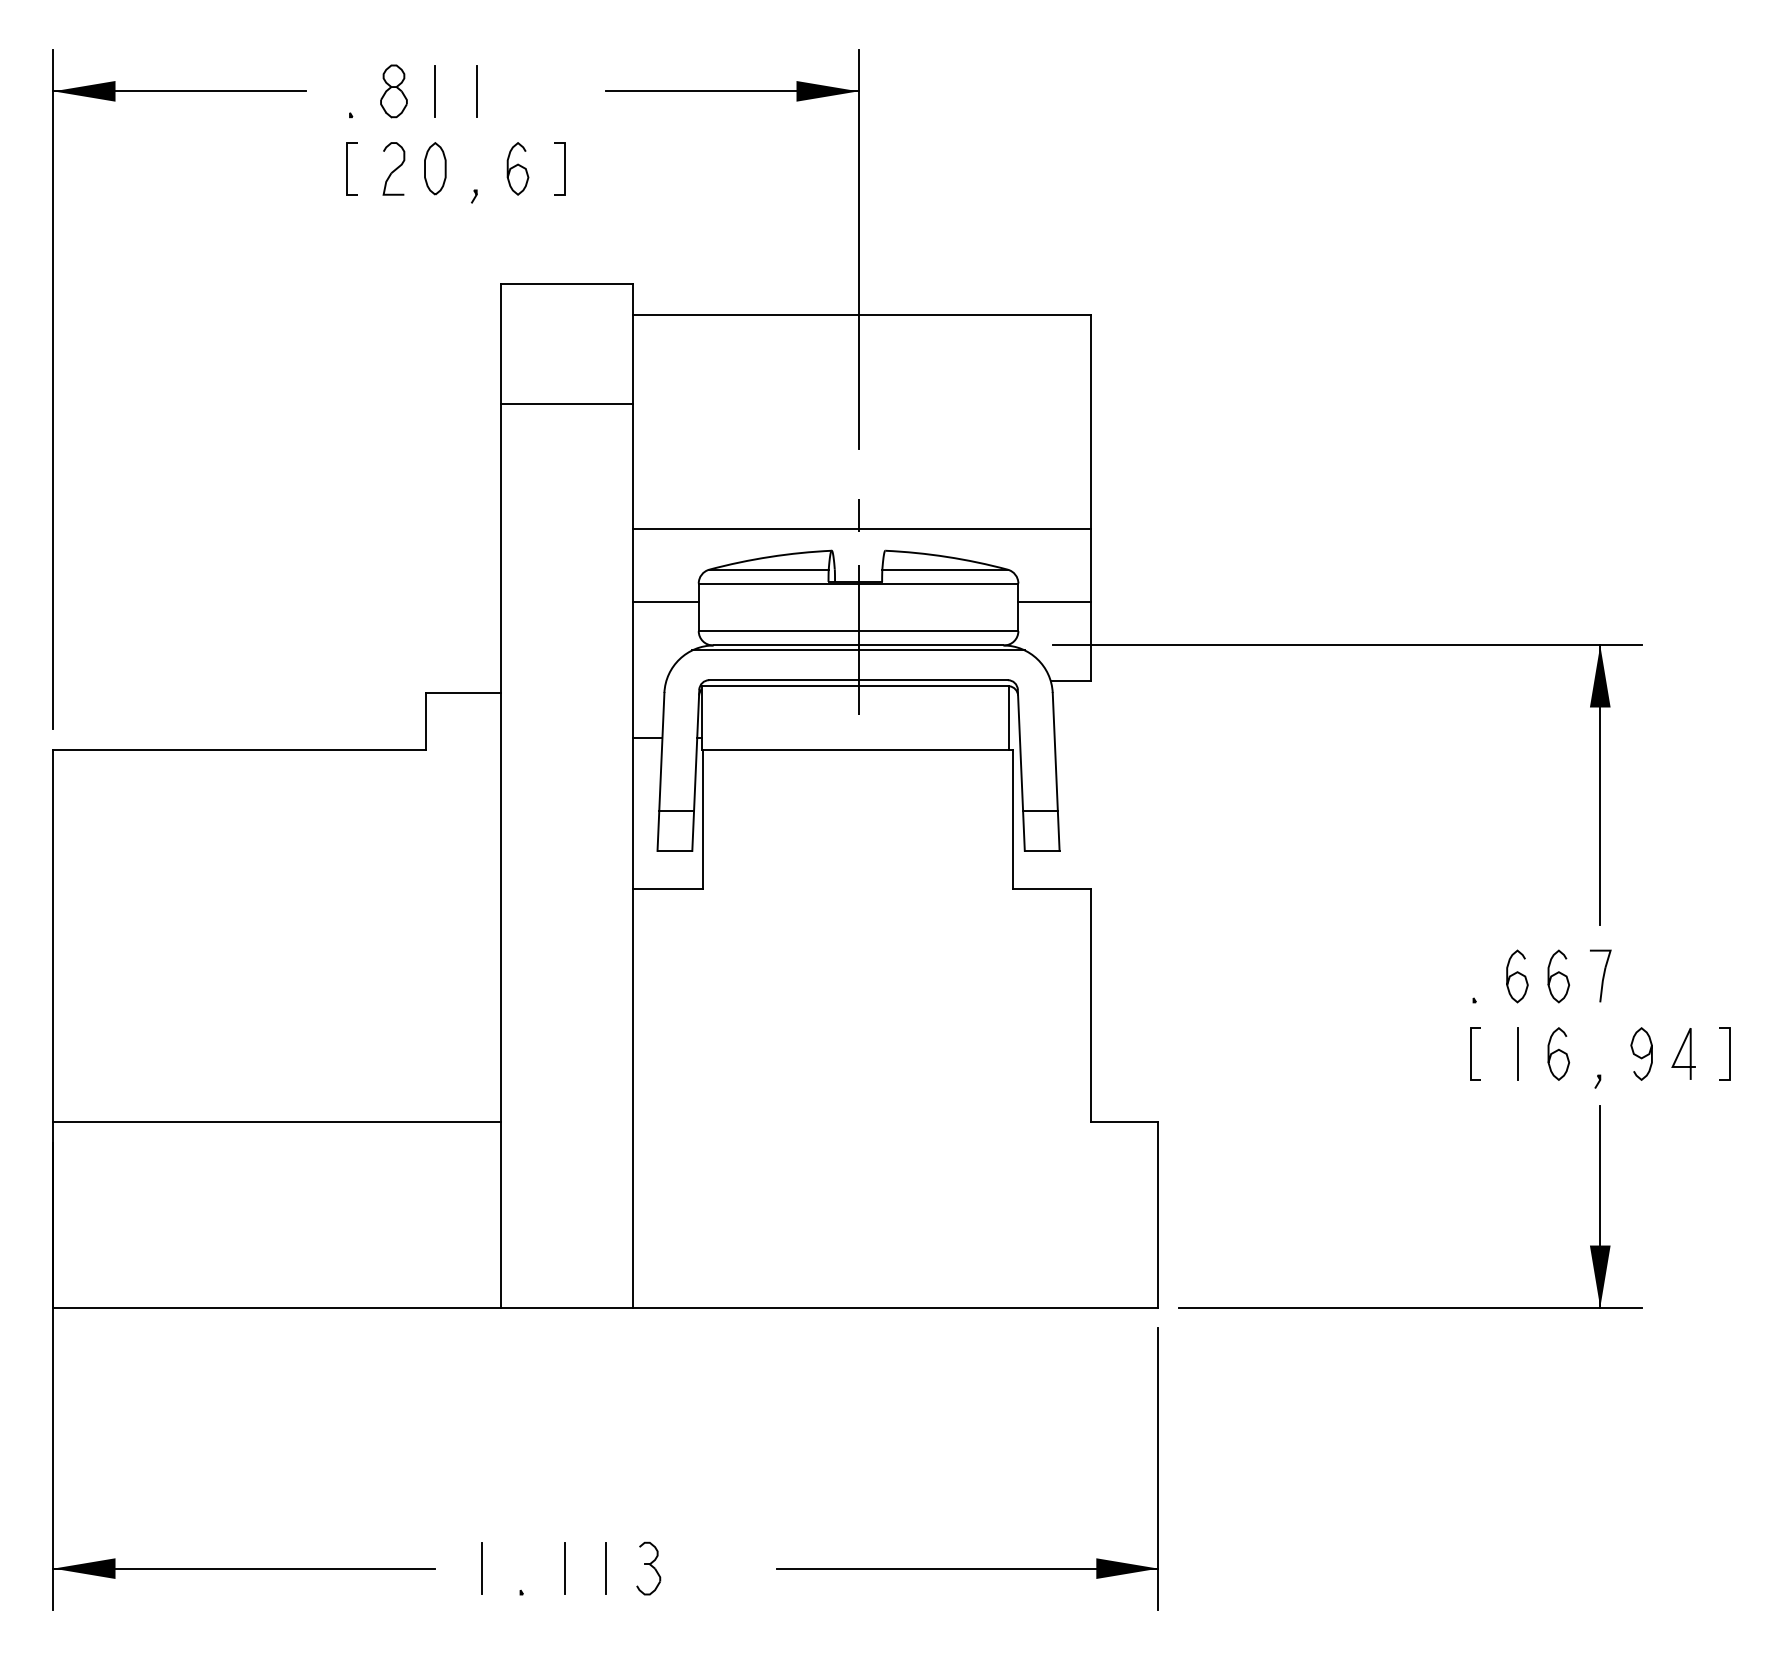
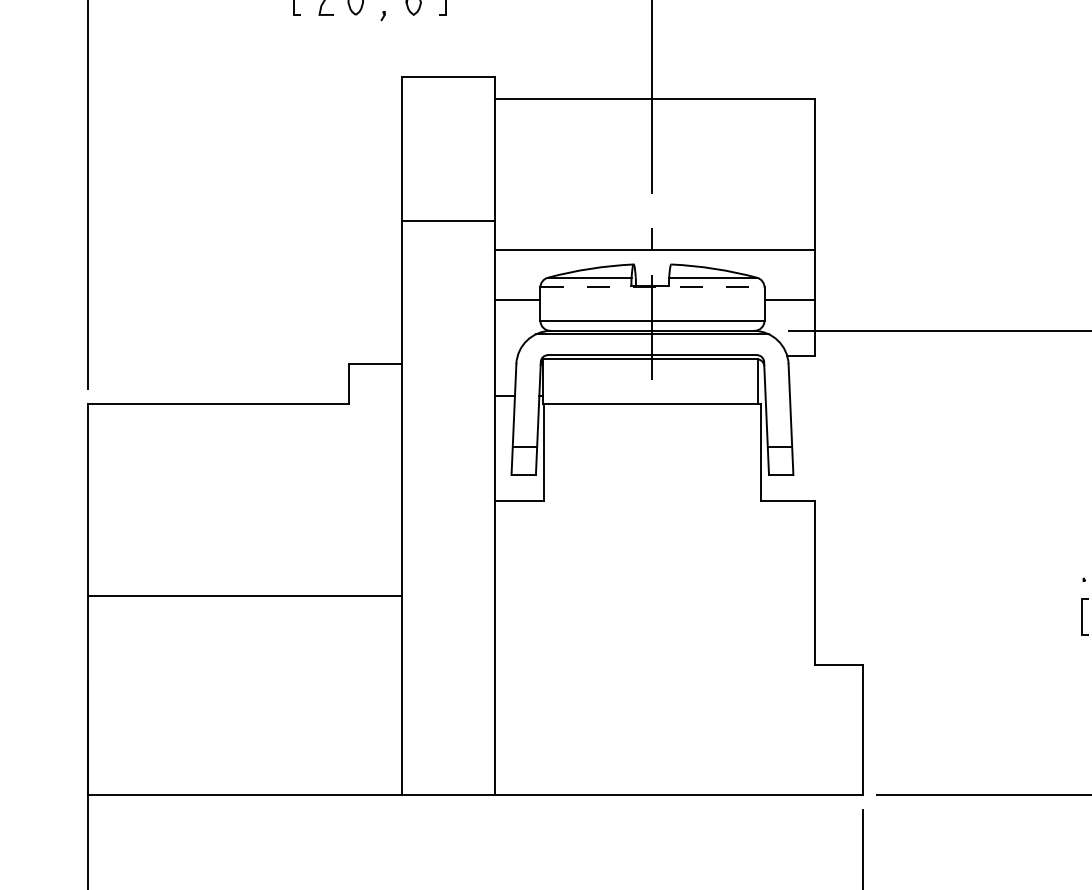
line: (567, 404) -> (448, 220), moved
line: (858, 583) -> (652, 287), solid -> dashed
line: (277, 1121) -> (245, 595), moved

